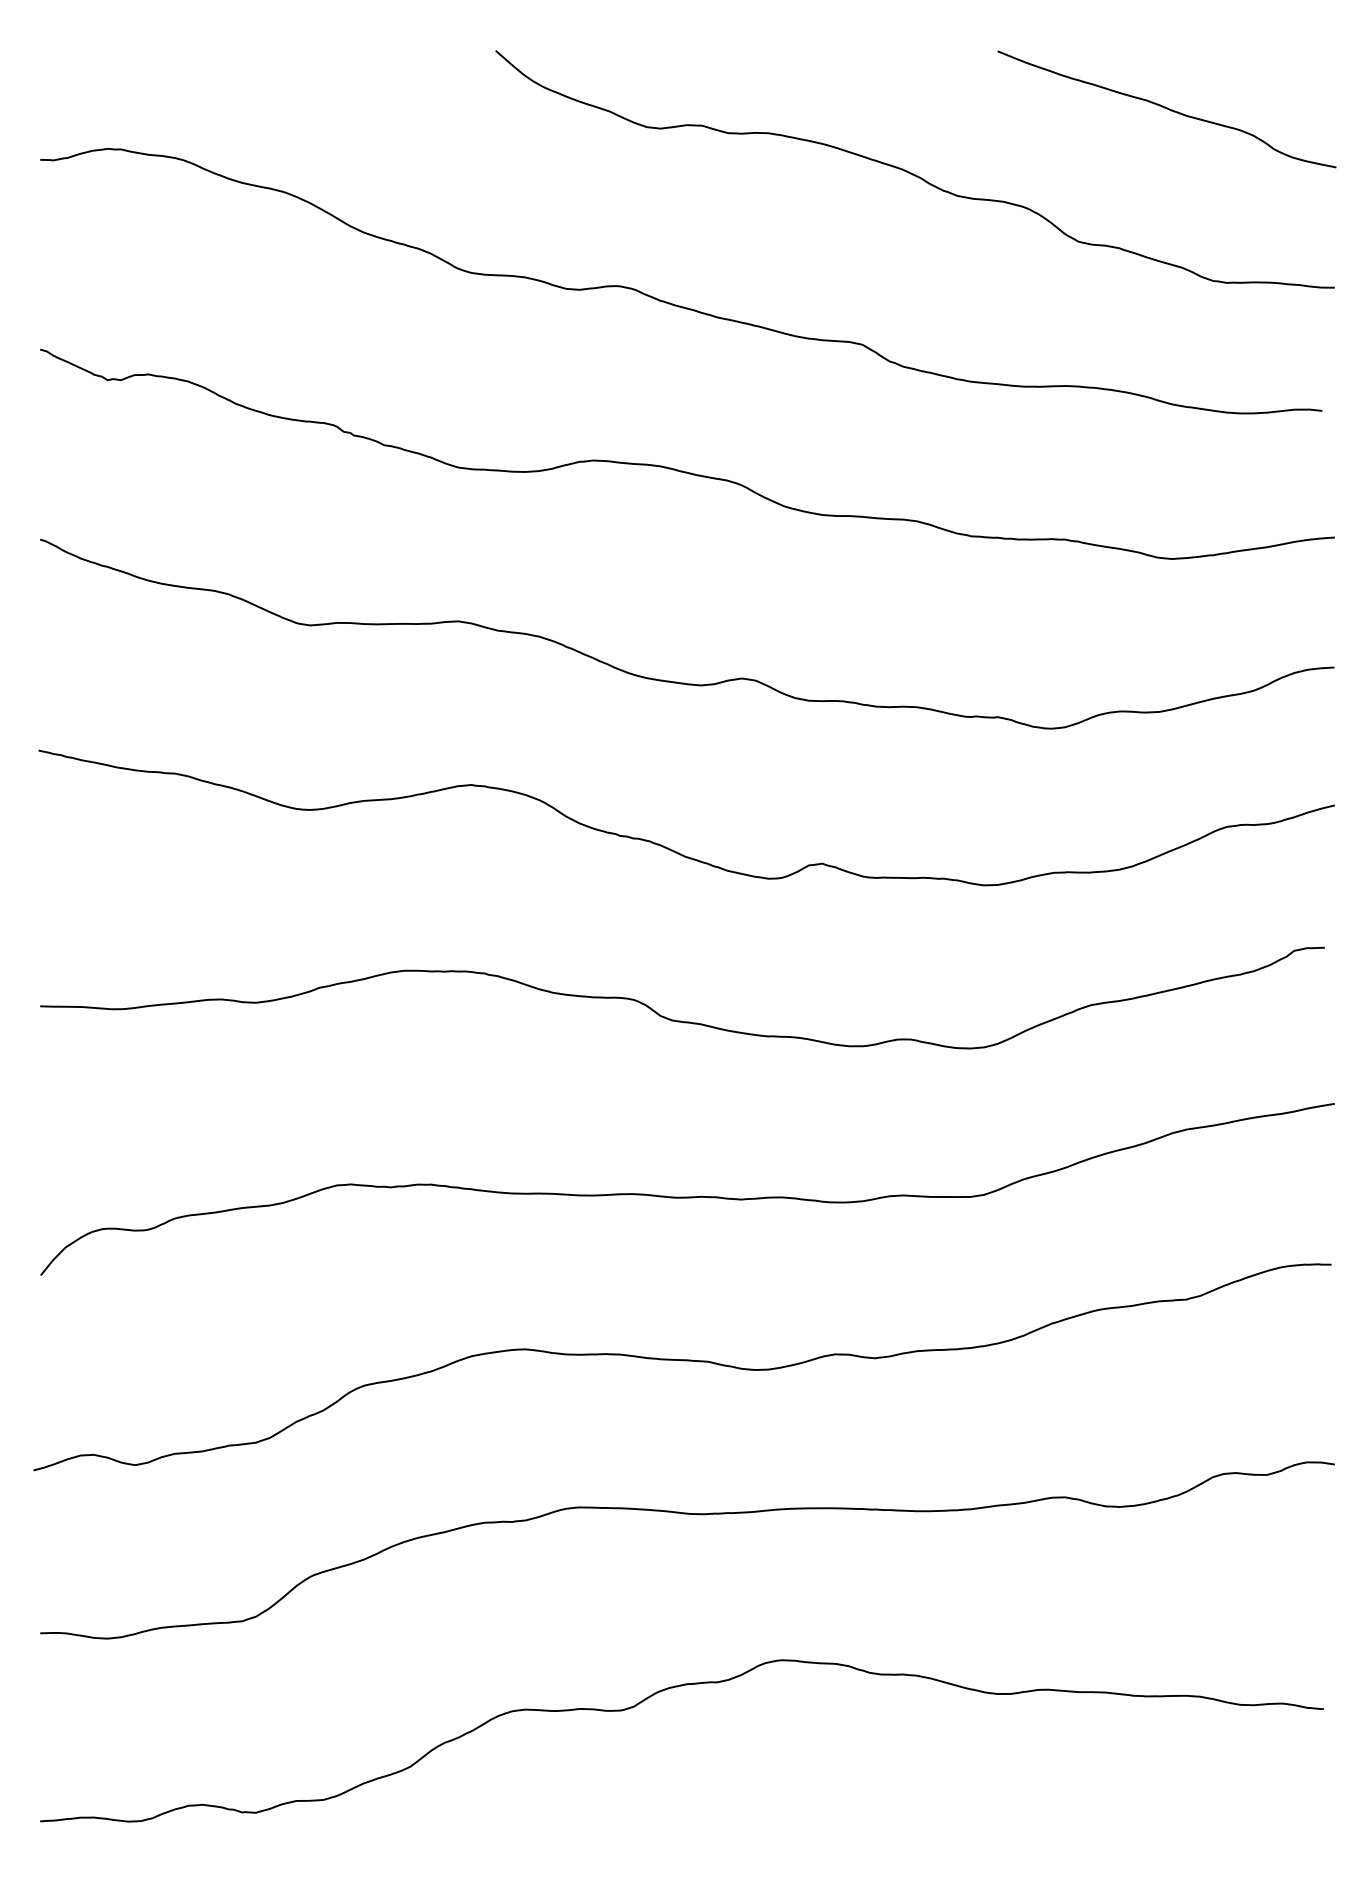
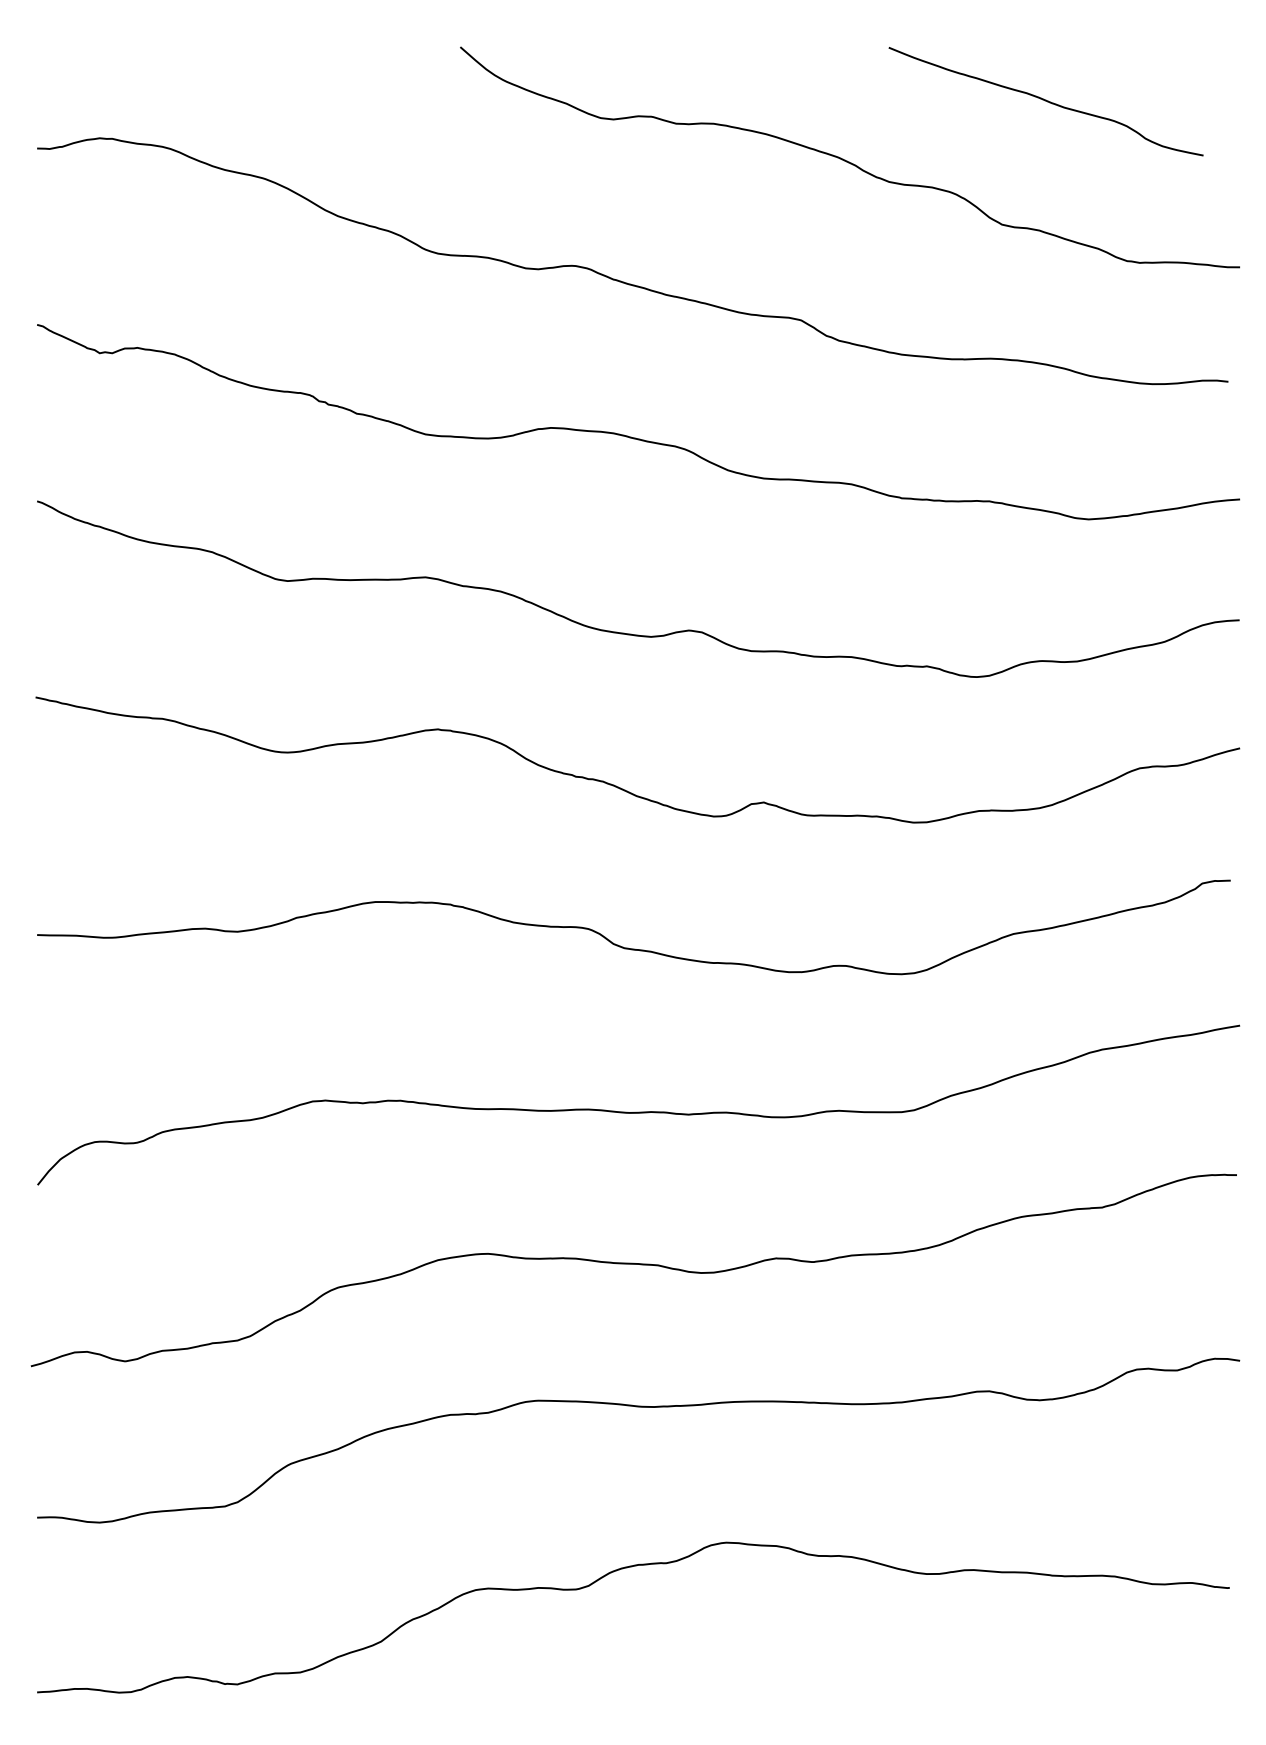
curve: (1166, 109) -> (1045, 101), moved

